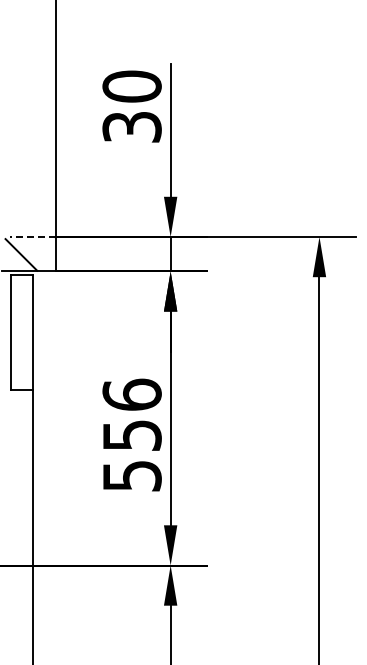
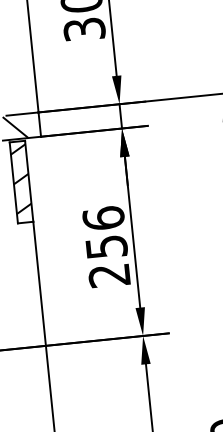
line: (33, 236) -> (22, 113), dashed -> solid
hatch: (21, 327) -> (20, 178), added
text: (131, 476) -> (109, 275), 556 -> 256

